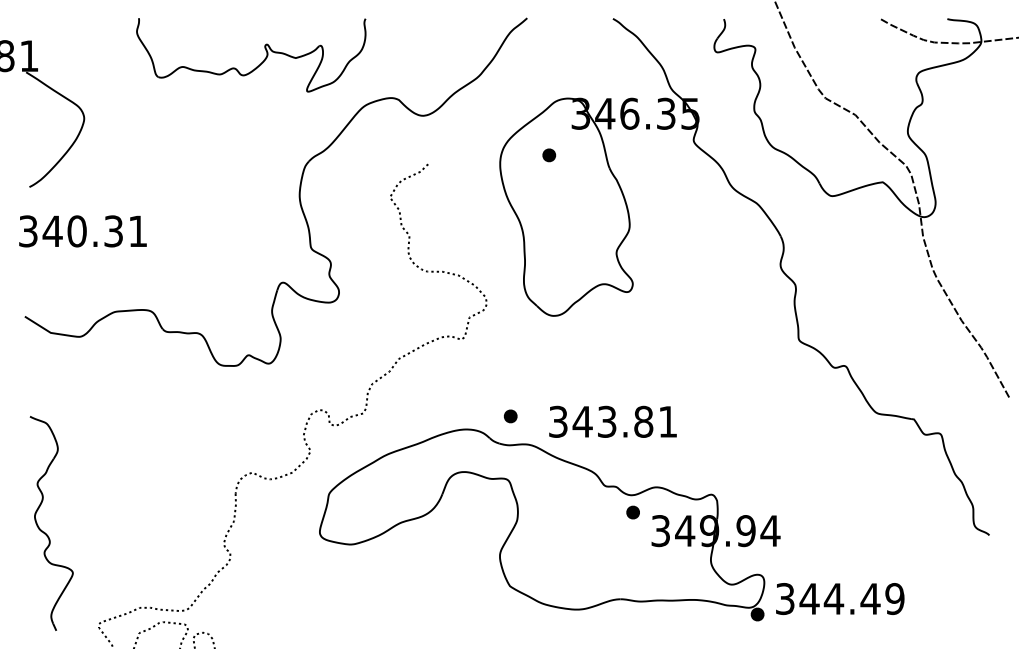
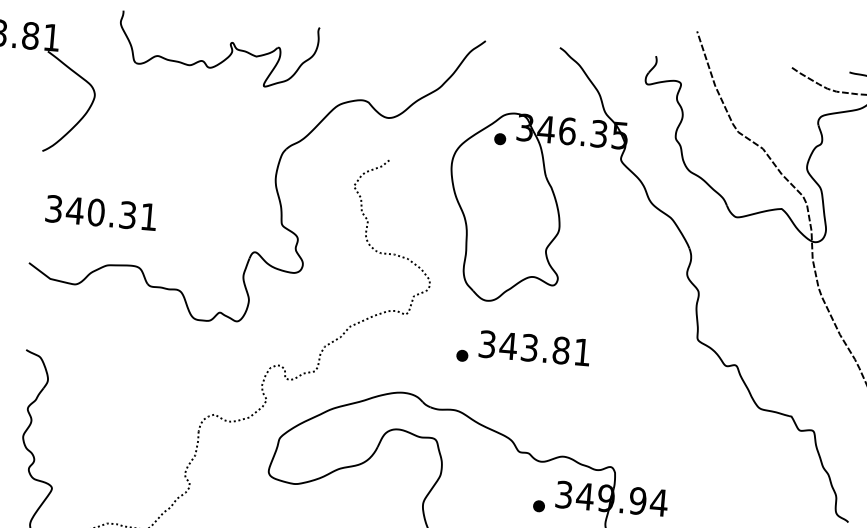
part: (260, 63) -> (225, 58), moved
part: (549, 155) -> (500, 139), moved
text: (82, 231) -> (100, 213), moved
part: (510, 416) -> (462, 355), moved
text: (612, 421) -> (534, 347), moved
part: (632, 512) -> (538, 506), moved

